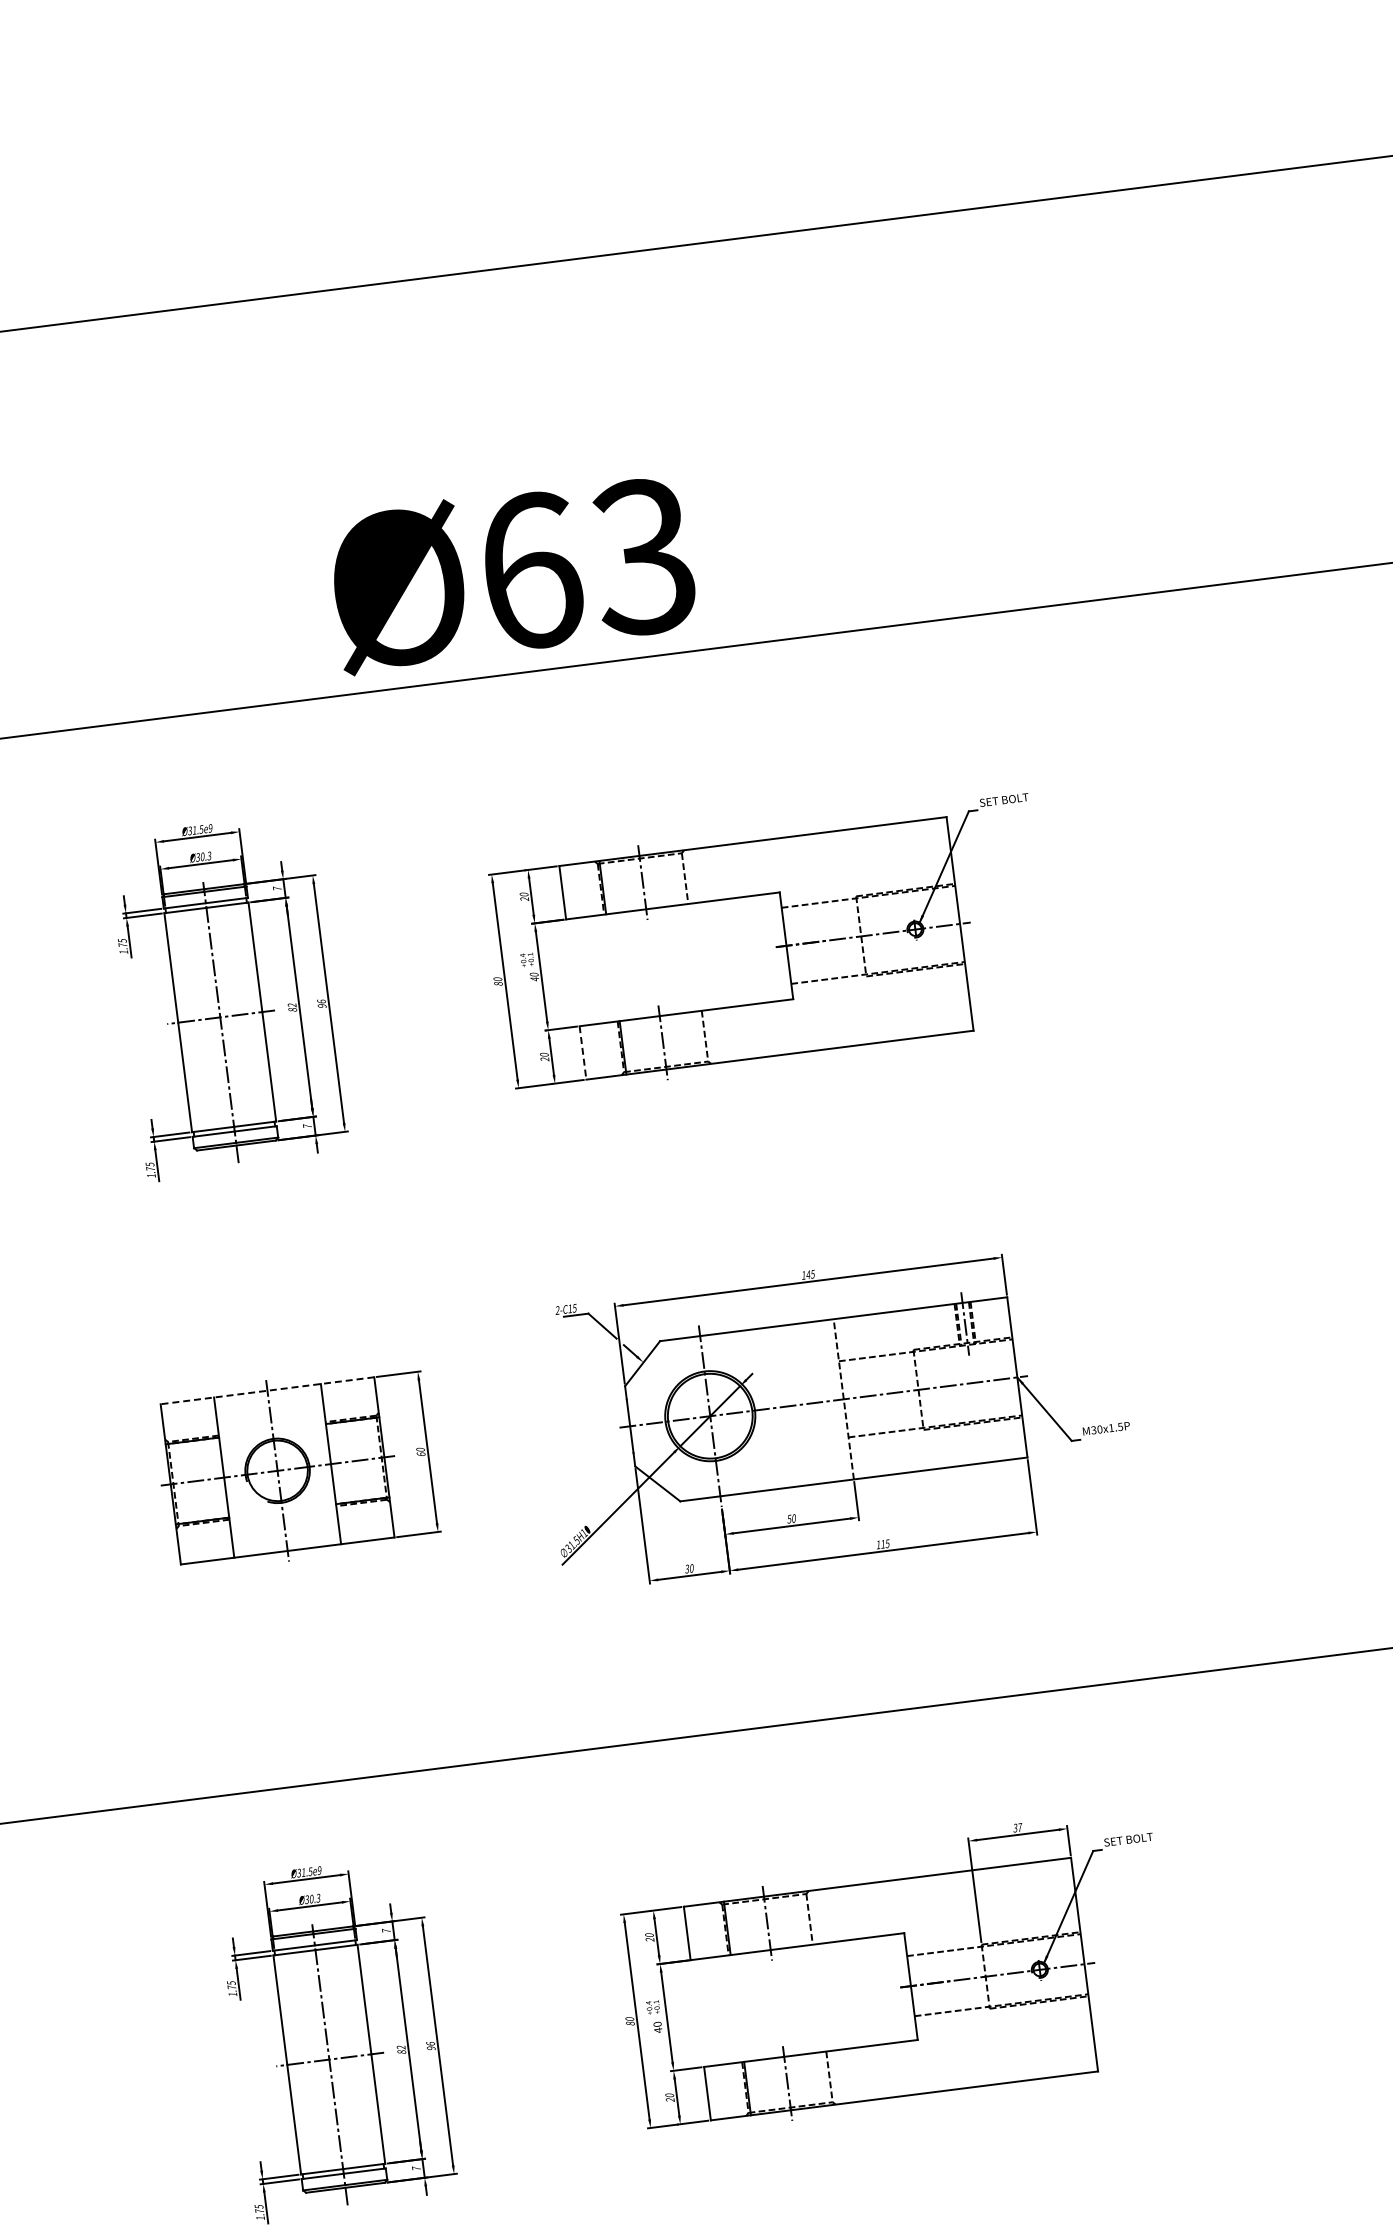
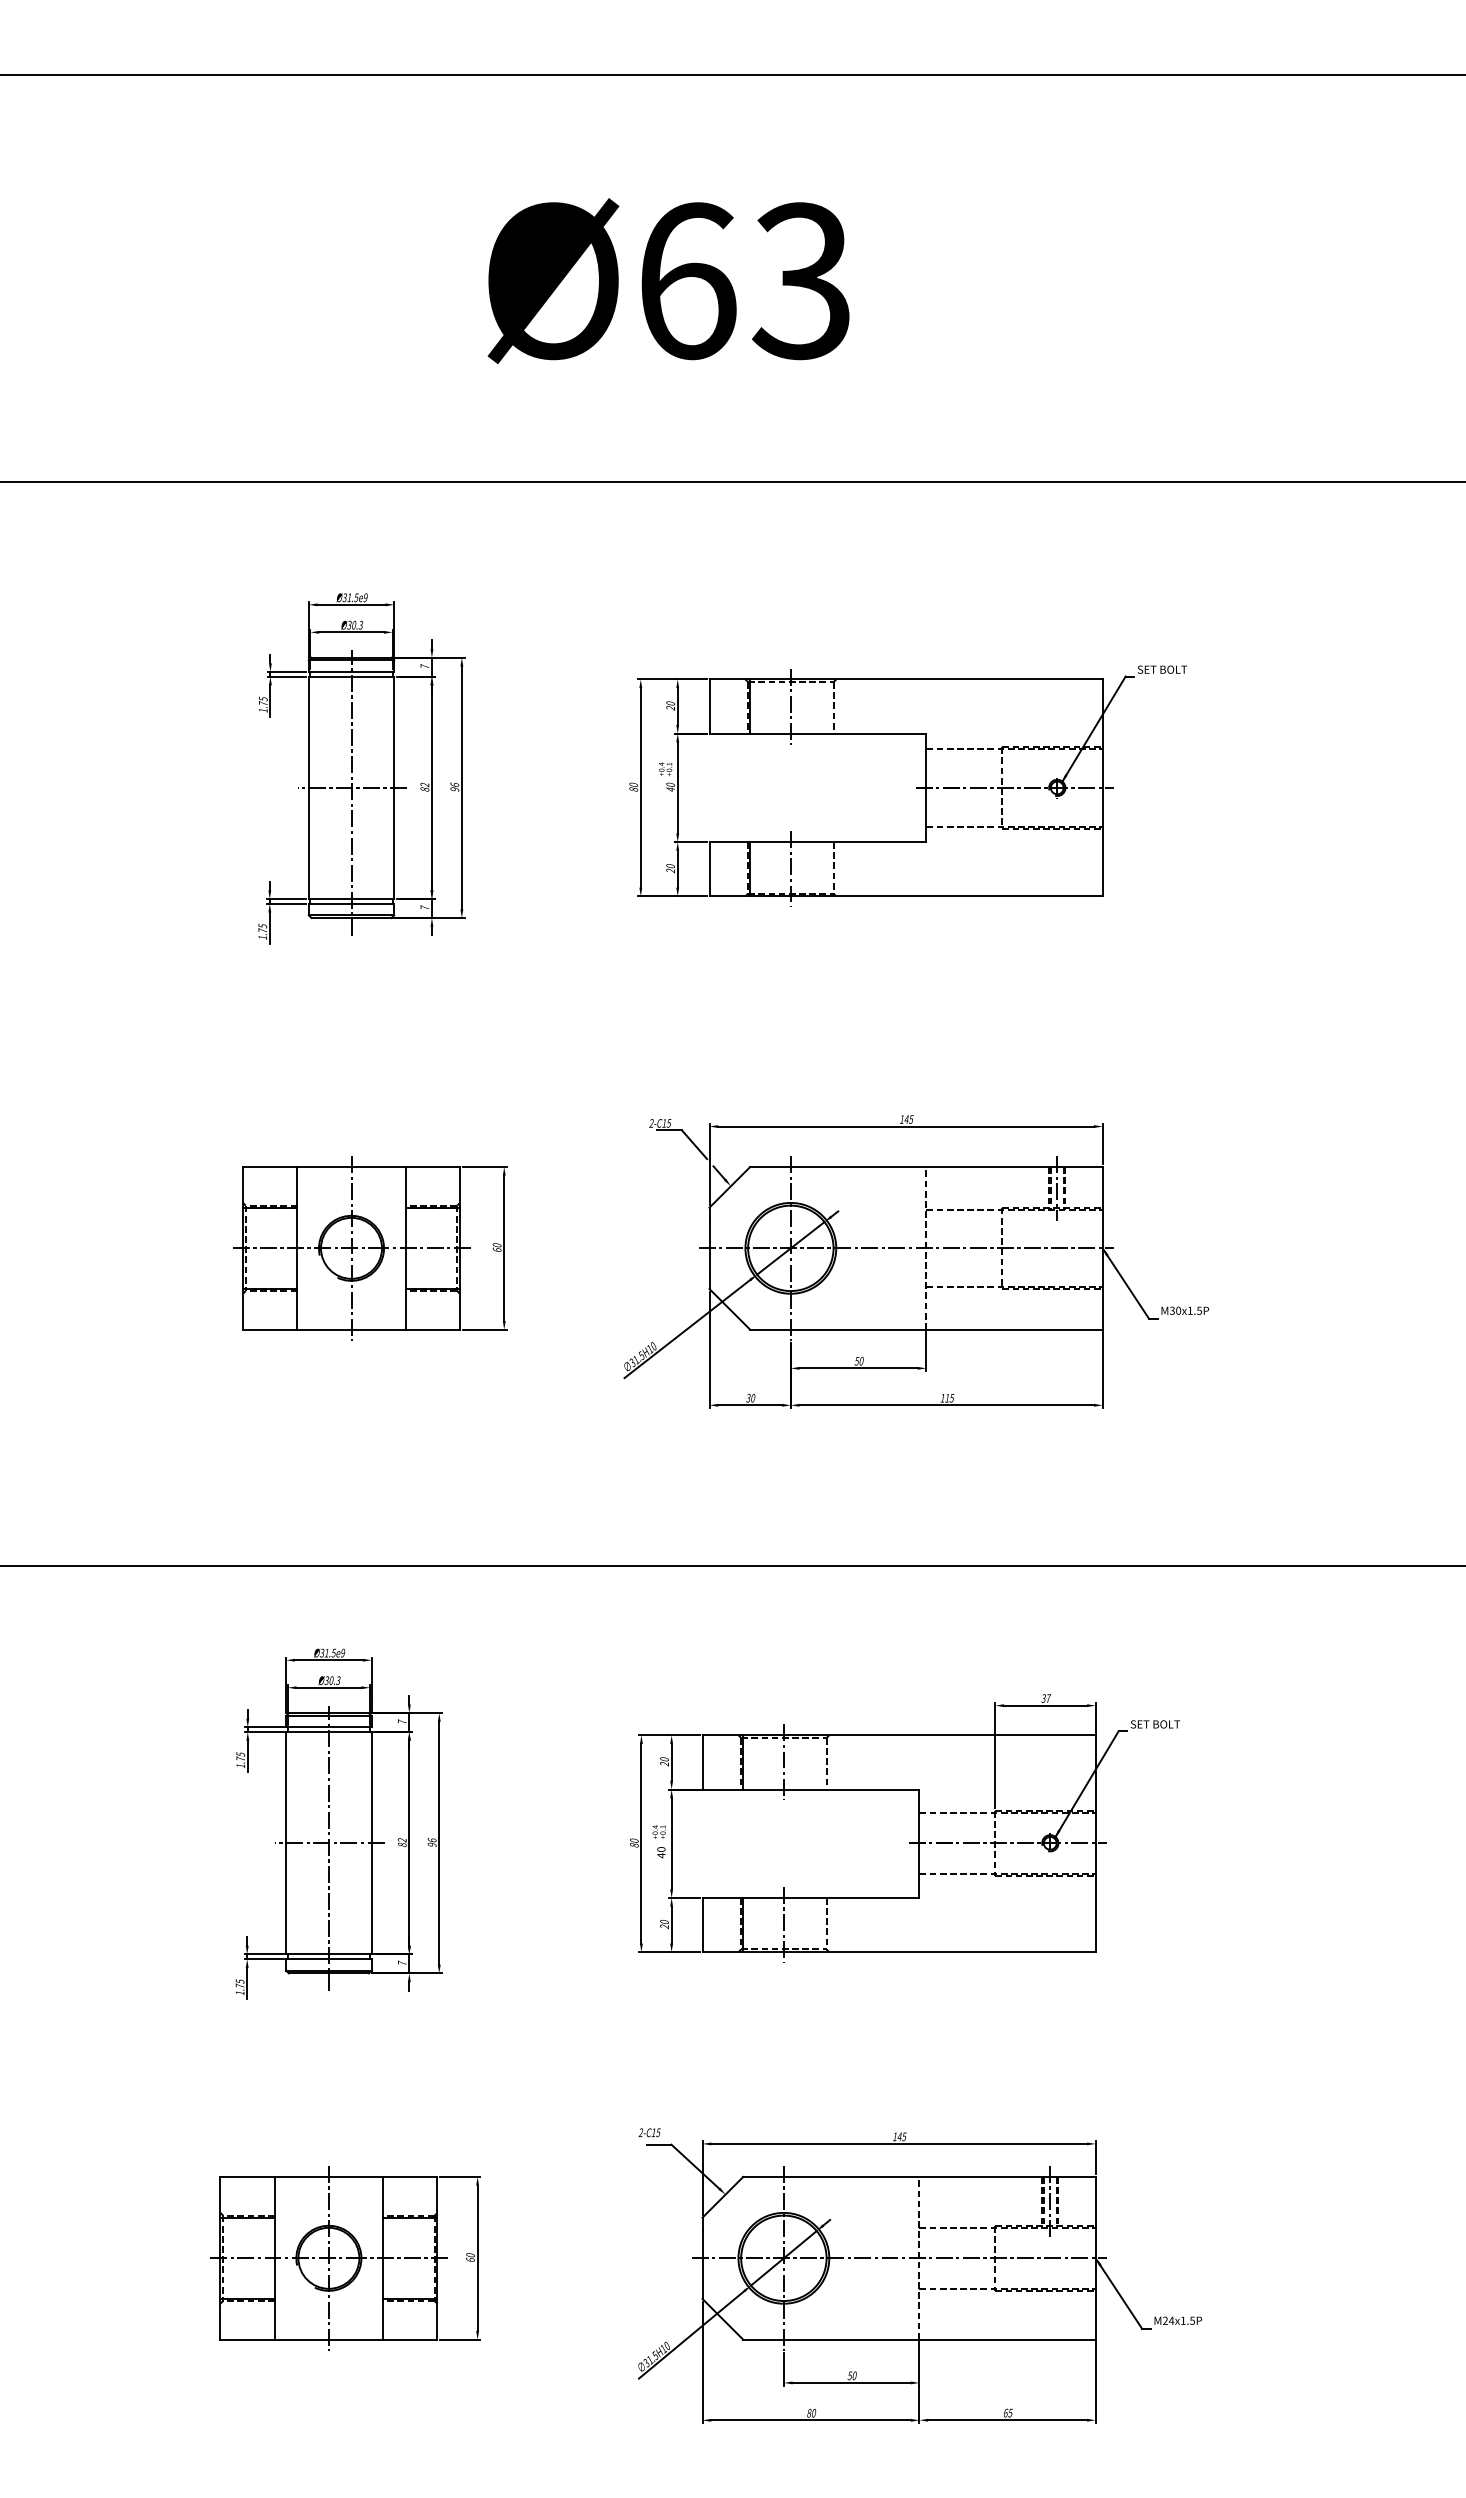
text: (512, 572) -> (668, 280), moved
line: (583, 1053) -> (709, 869), dashed -> solid
line: (267, 1391) -> (351, 1167), dashed -> solid

